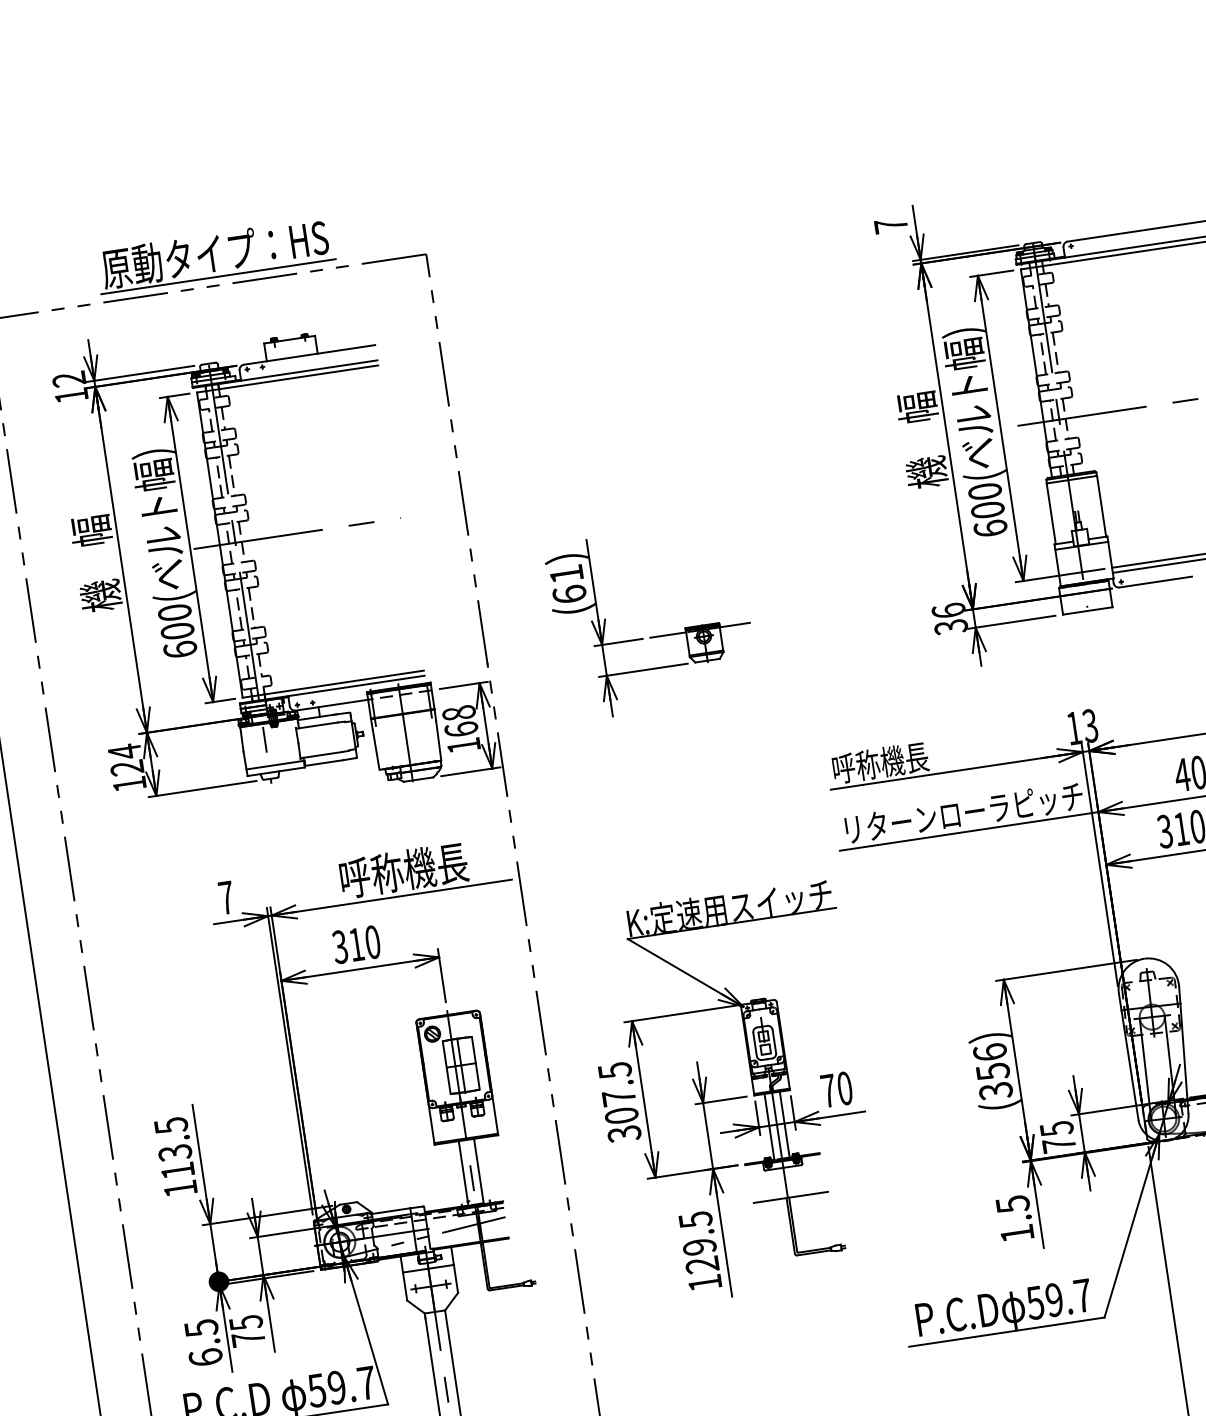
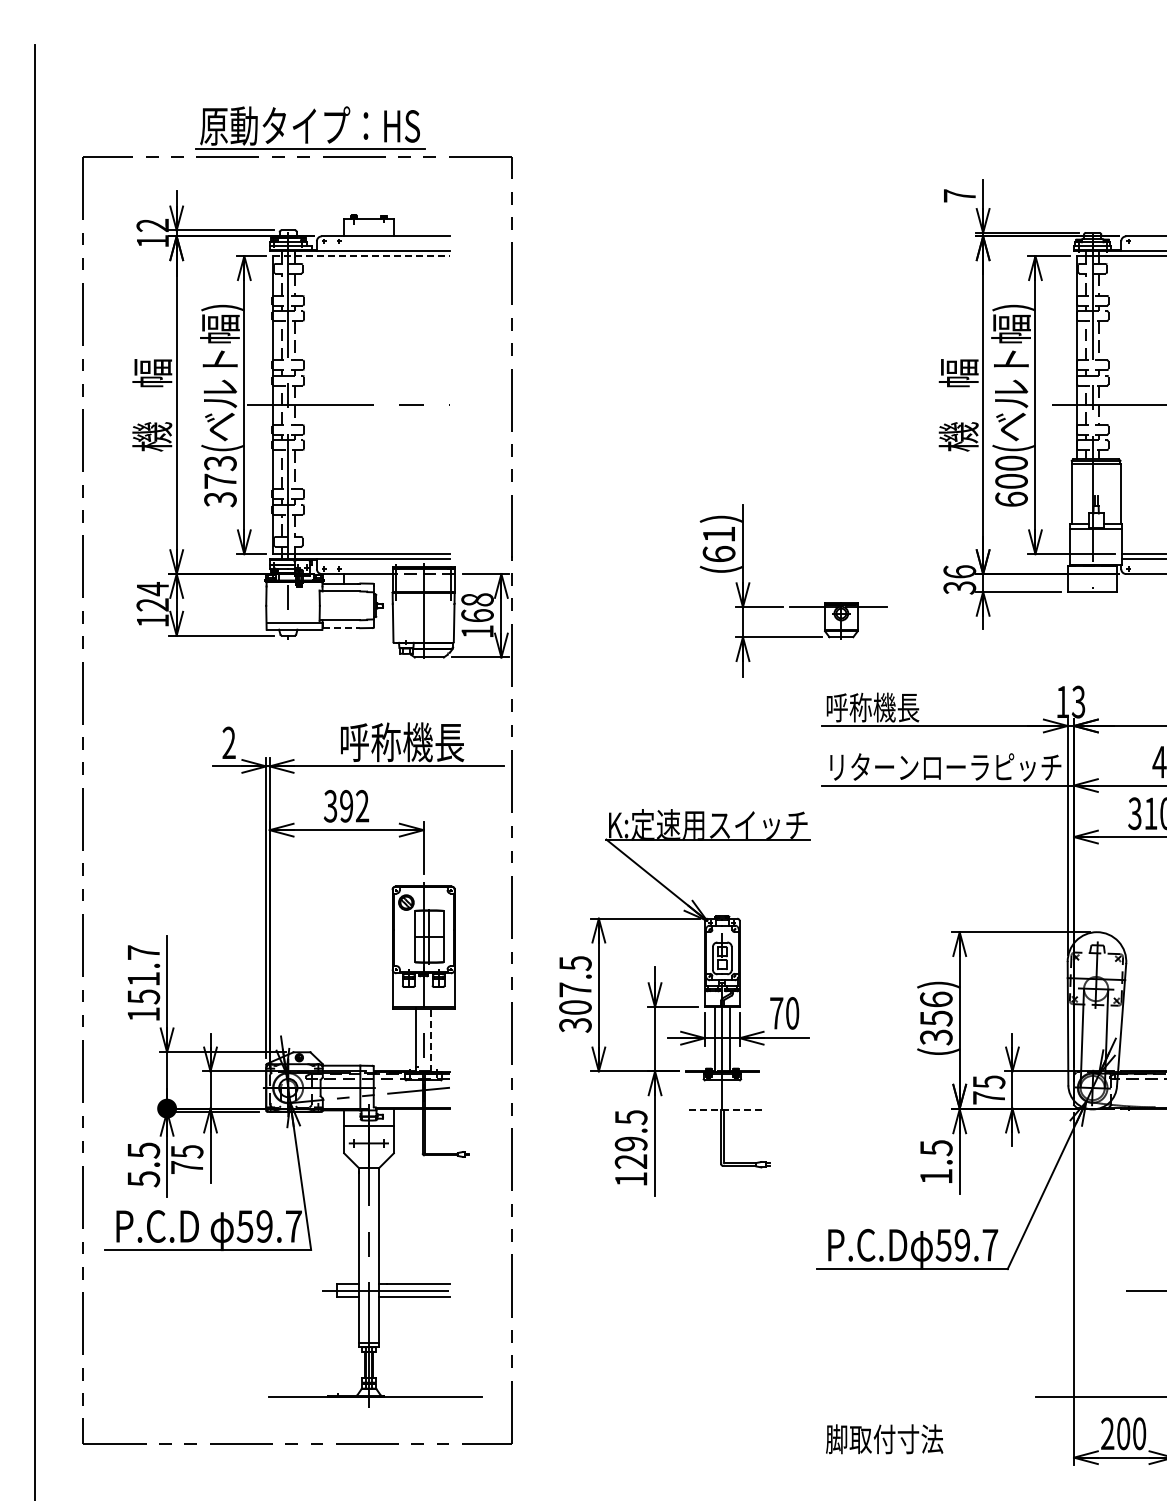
line: (288, 379) -> (362, 256), solid -> dashed
text: (177, 631) -> (220, 481), 600( -> 373(
part: (653, 636) -> (793, 606), moved
line: (324, 763) -> (341, 628), solid -> dashed
text: (225, 897) -> (228, 742), 7 -> 2
text: (364, 942) -> (354, 805), 310 -> 392
text: (174, 1148) -> (143, 974), 113.5 -> 151.7
line: (479, 1170) -> (431, 1039), solid -> dashed
line: (791, 1197) -> (725, 1109), solid -> dashed
text: (205, 1358) -> (143, 1179), 6.5 -> 5.5

